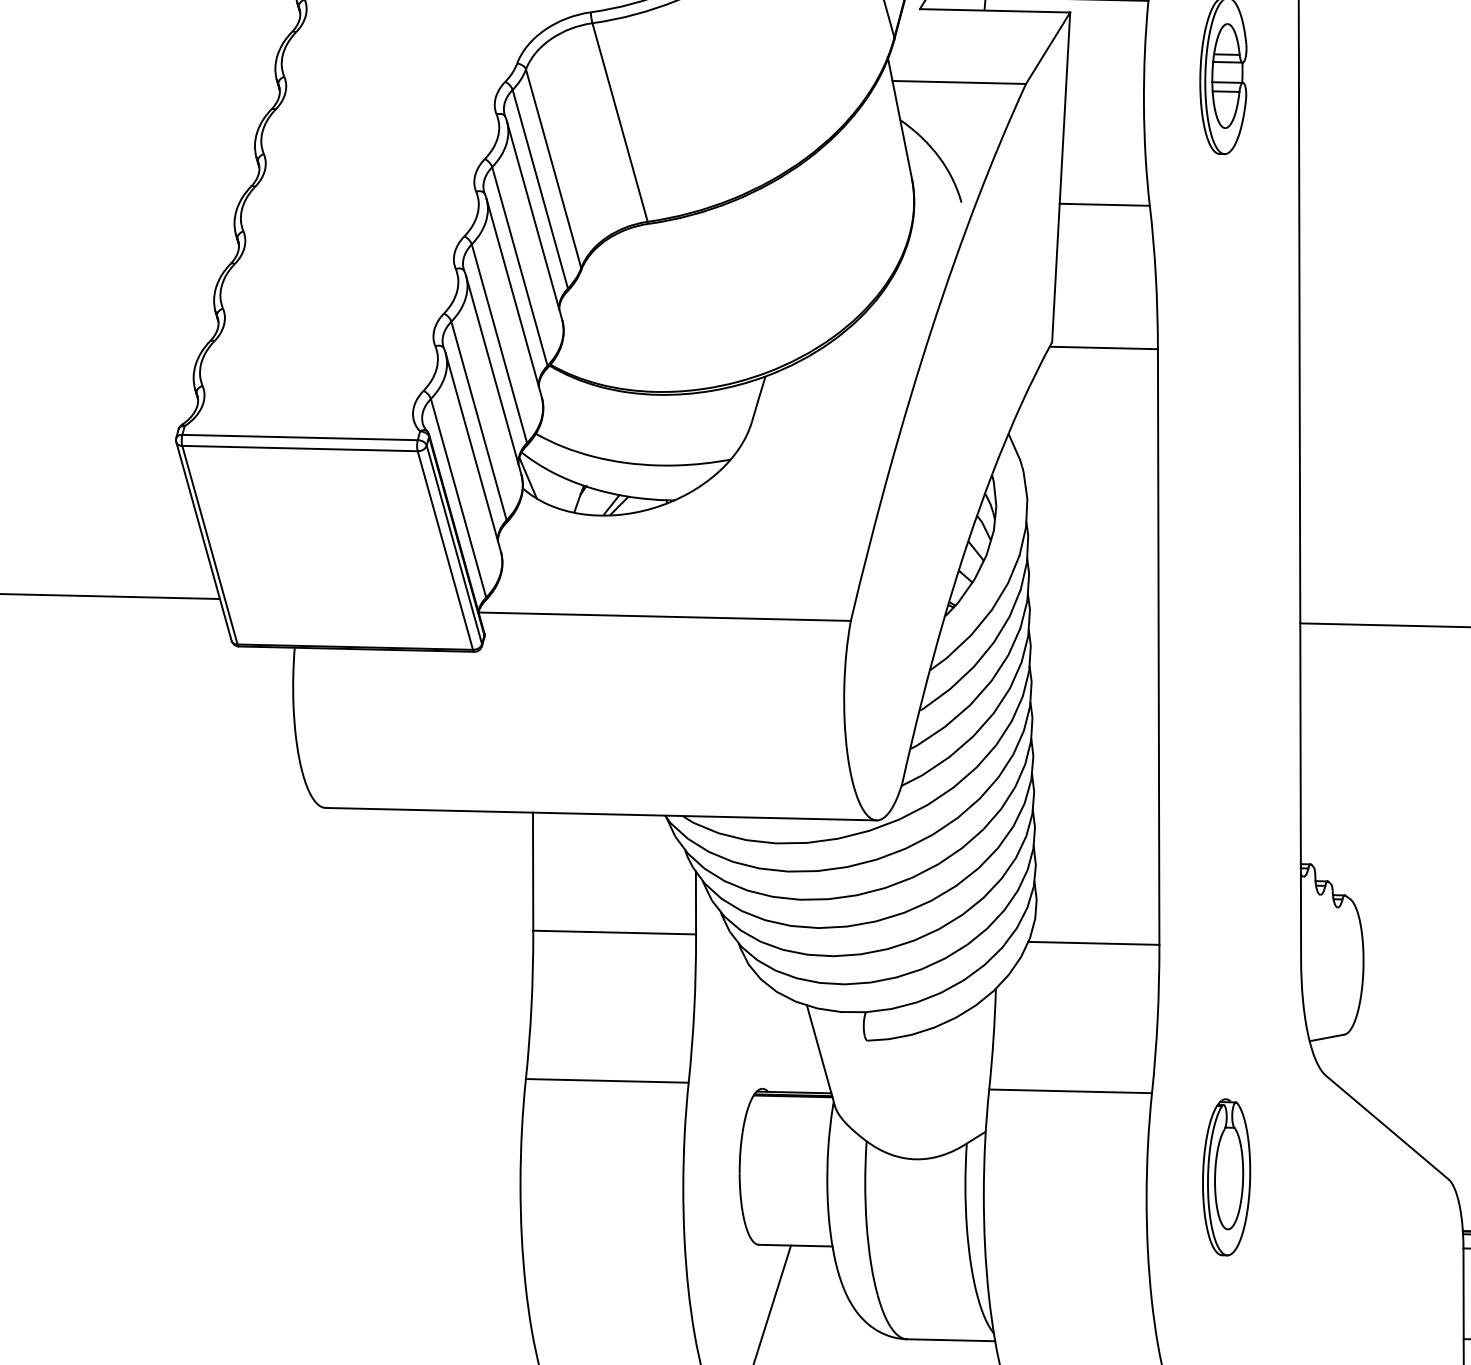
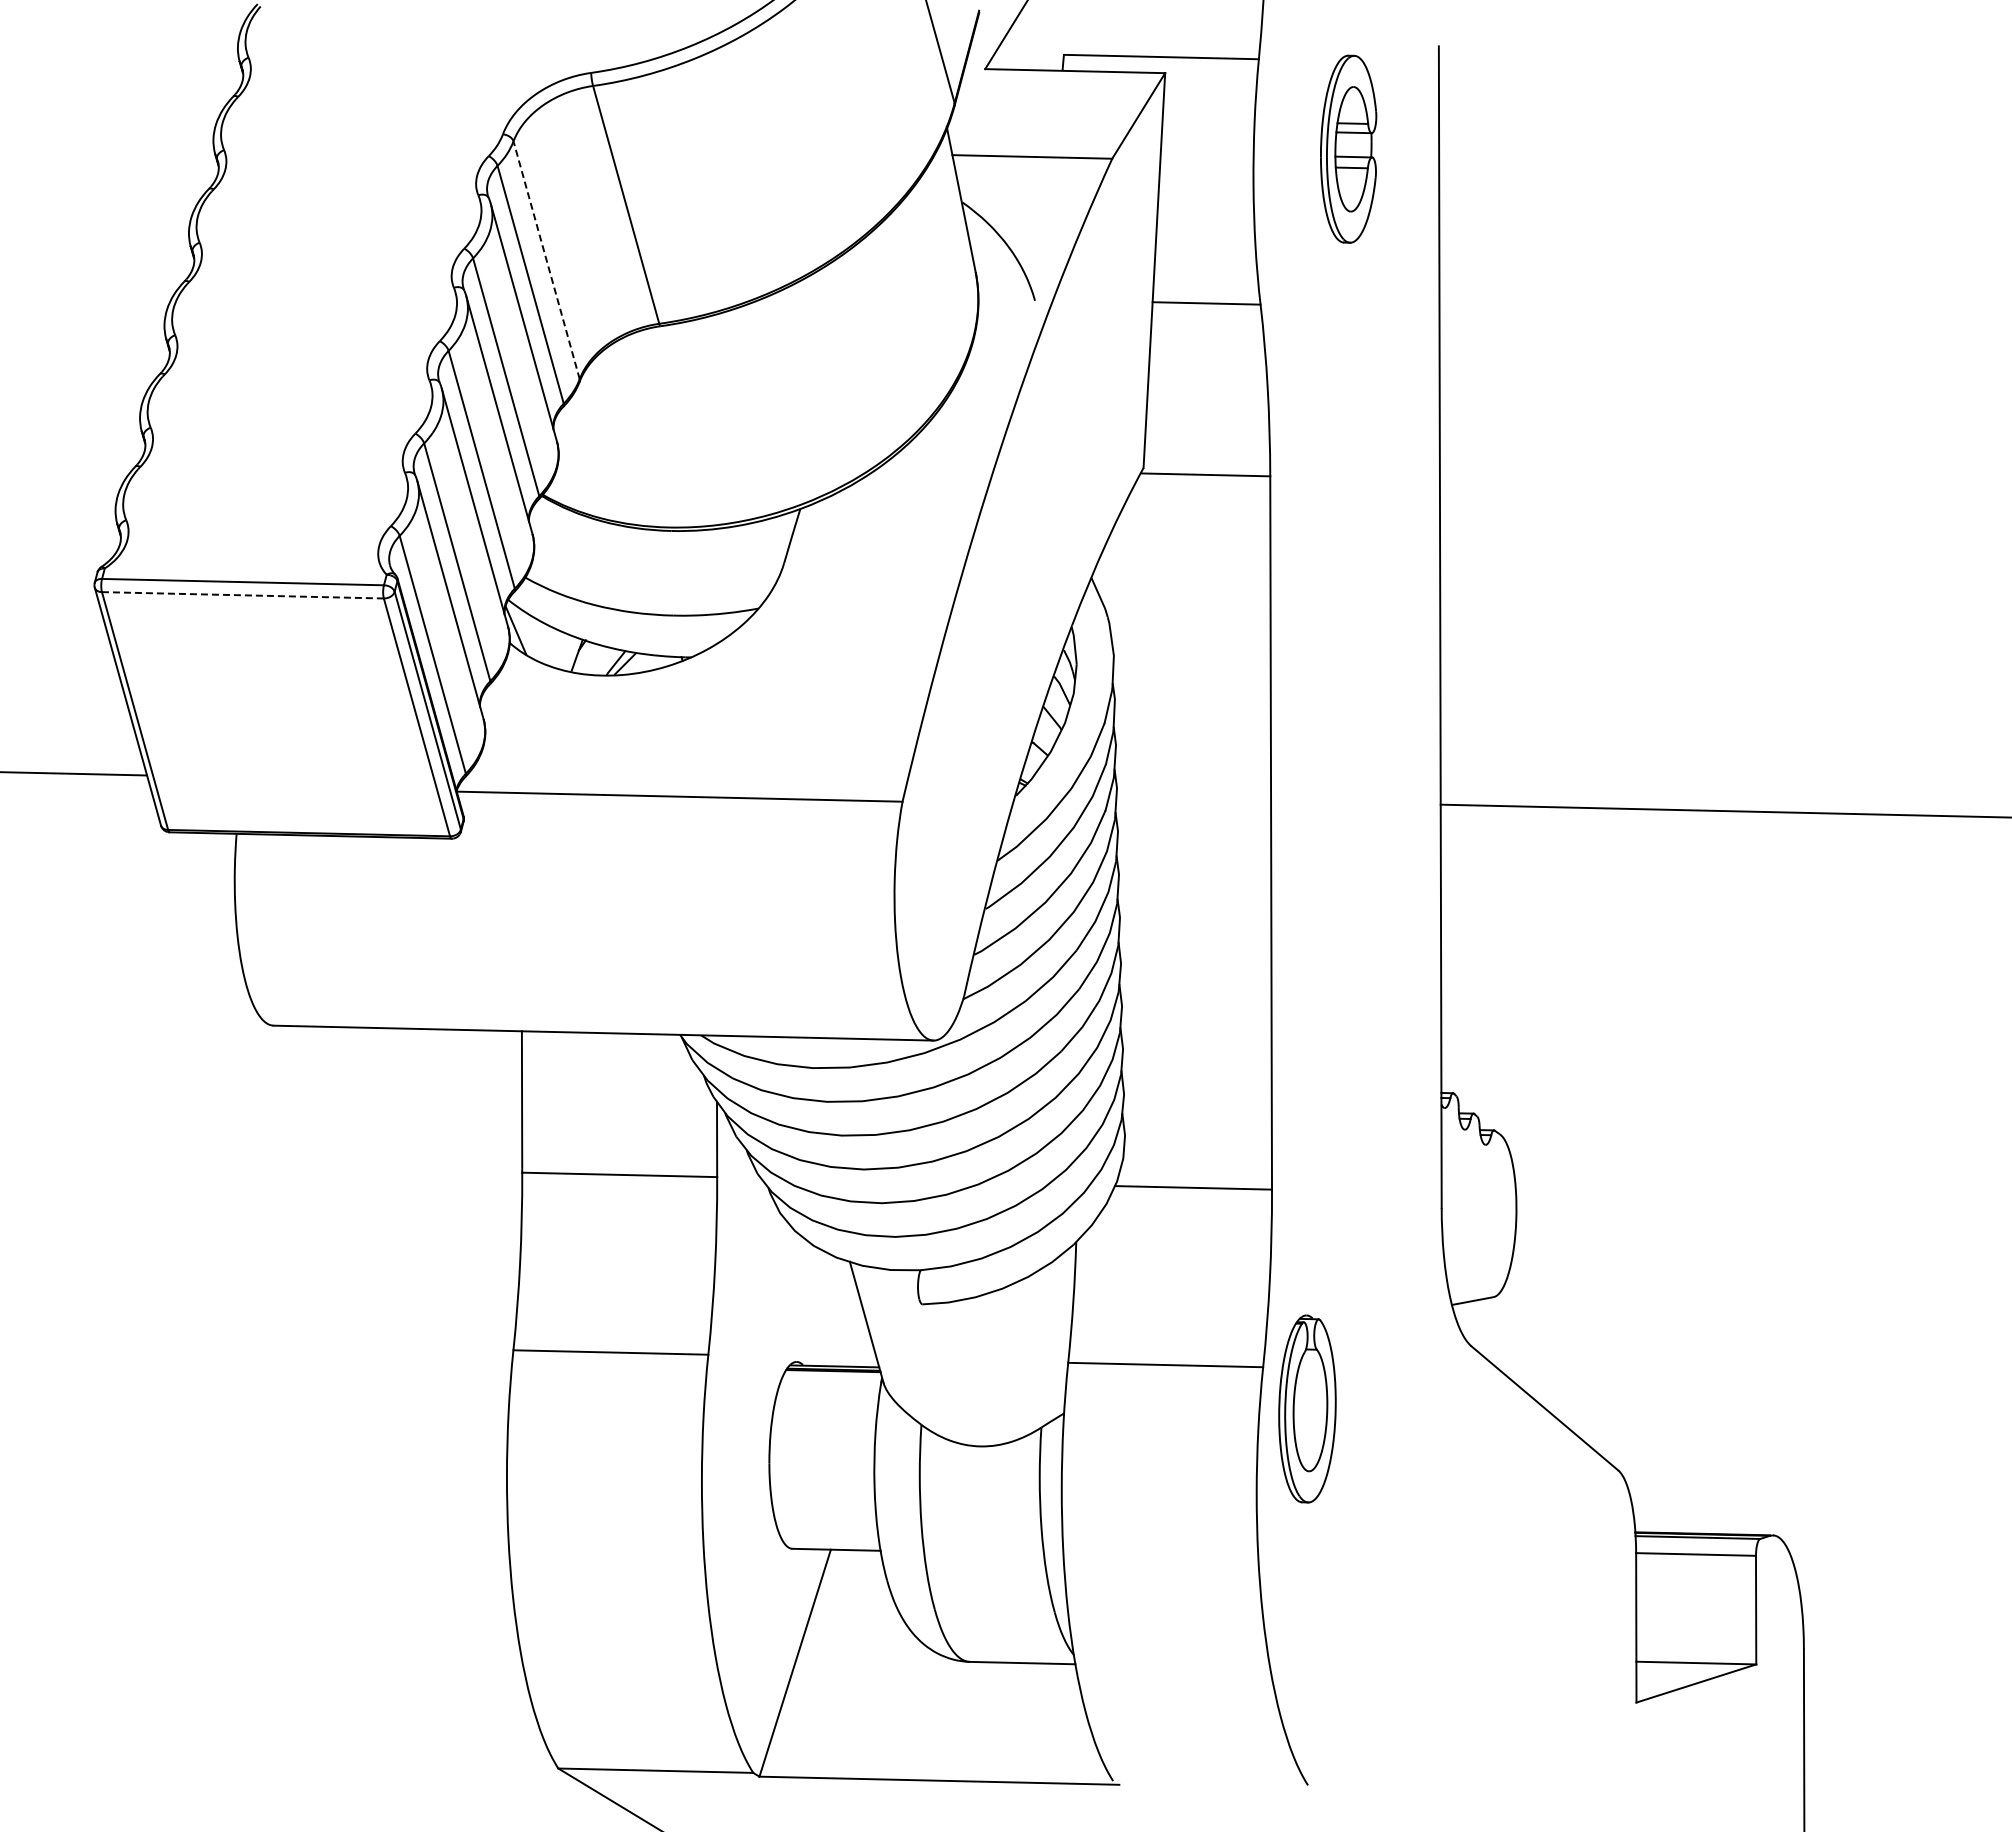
line: (553, 168) -> (546, 259), solid -> dashed
line: (299, 448) -> (242, 595), solid -> dashed
part: (1226, 1176) -> (1307, 1408), moved

